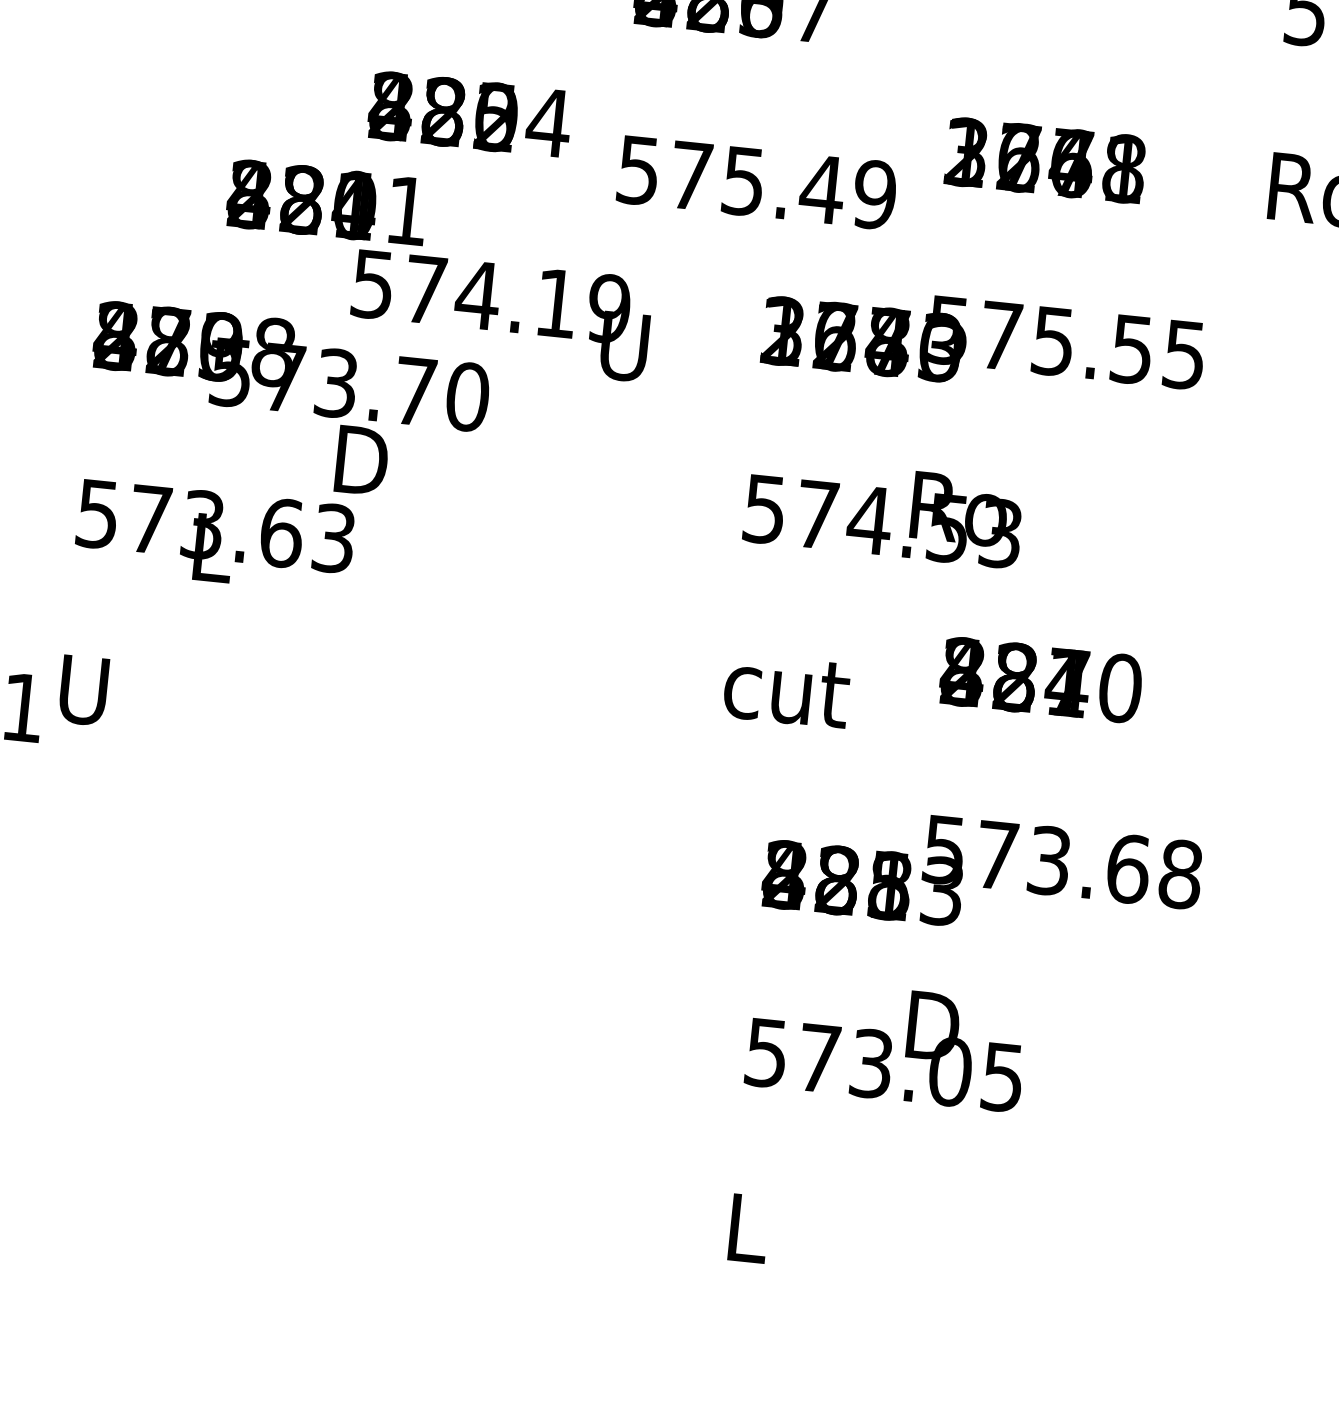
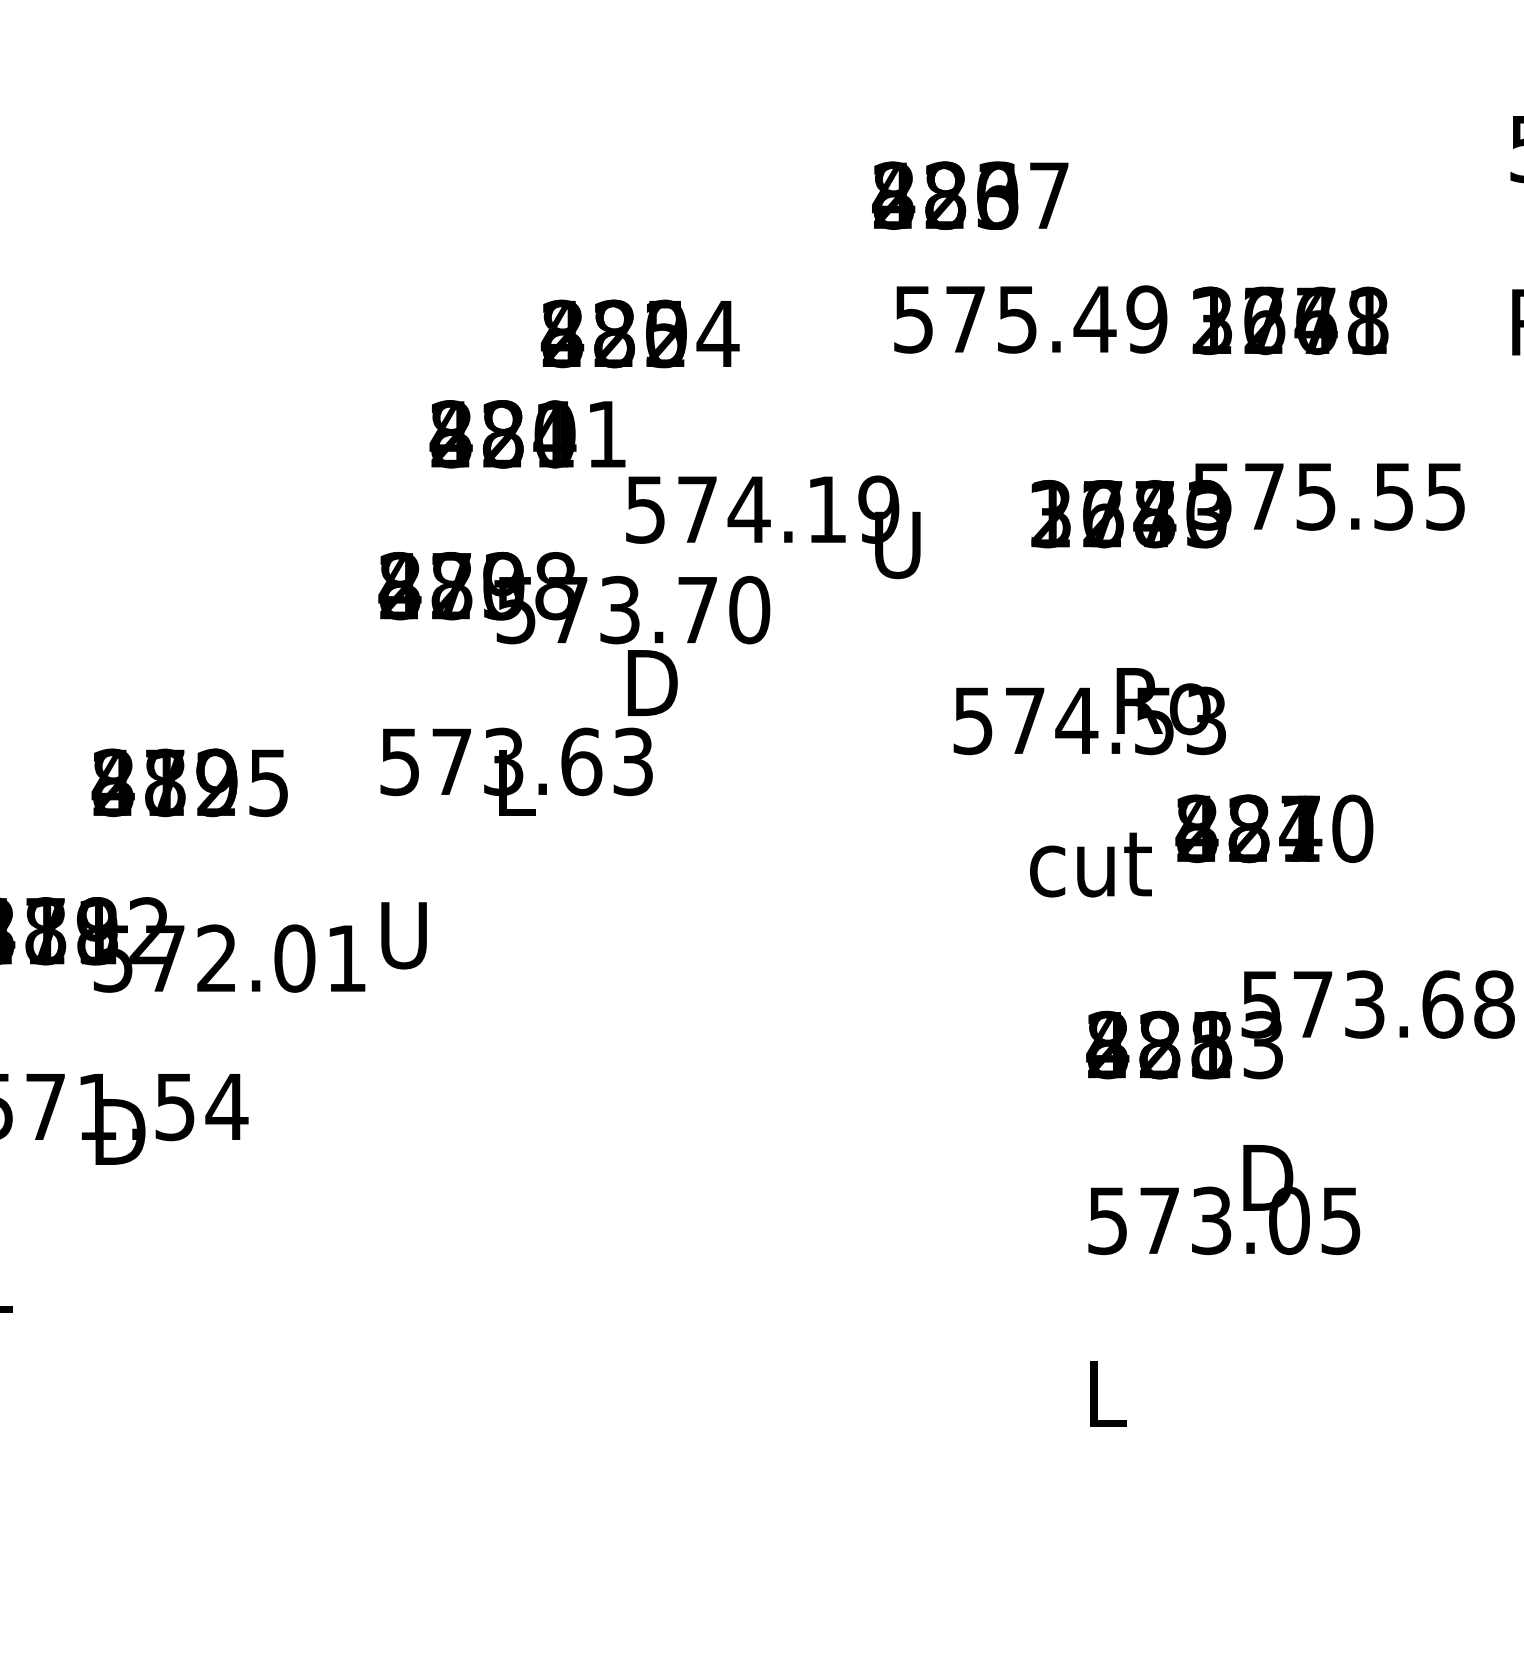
text: (469, 114) -> (639, 333), moved
text: (756, 182) -> (1030, 319), moved
text: (327, 202) -> (527, 434), moved
text: (883, 512) -> (1089, 711), moved
text: (1041, 679) -> (1274, 828), moved

